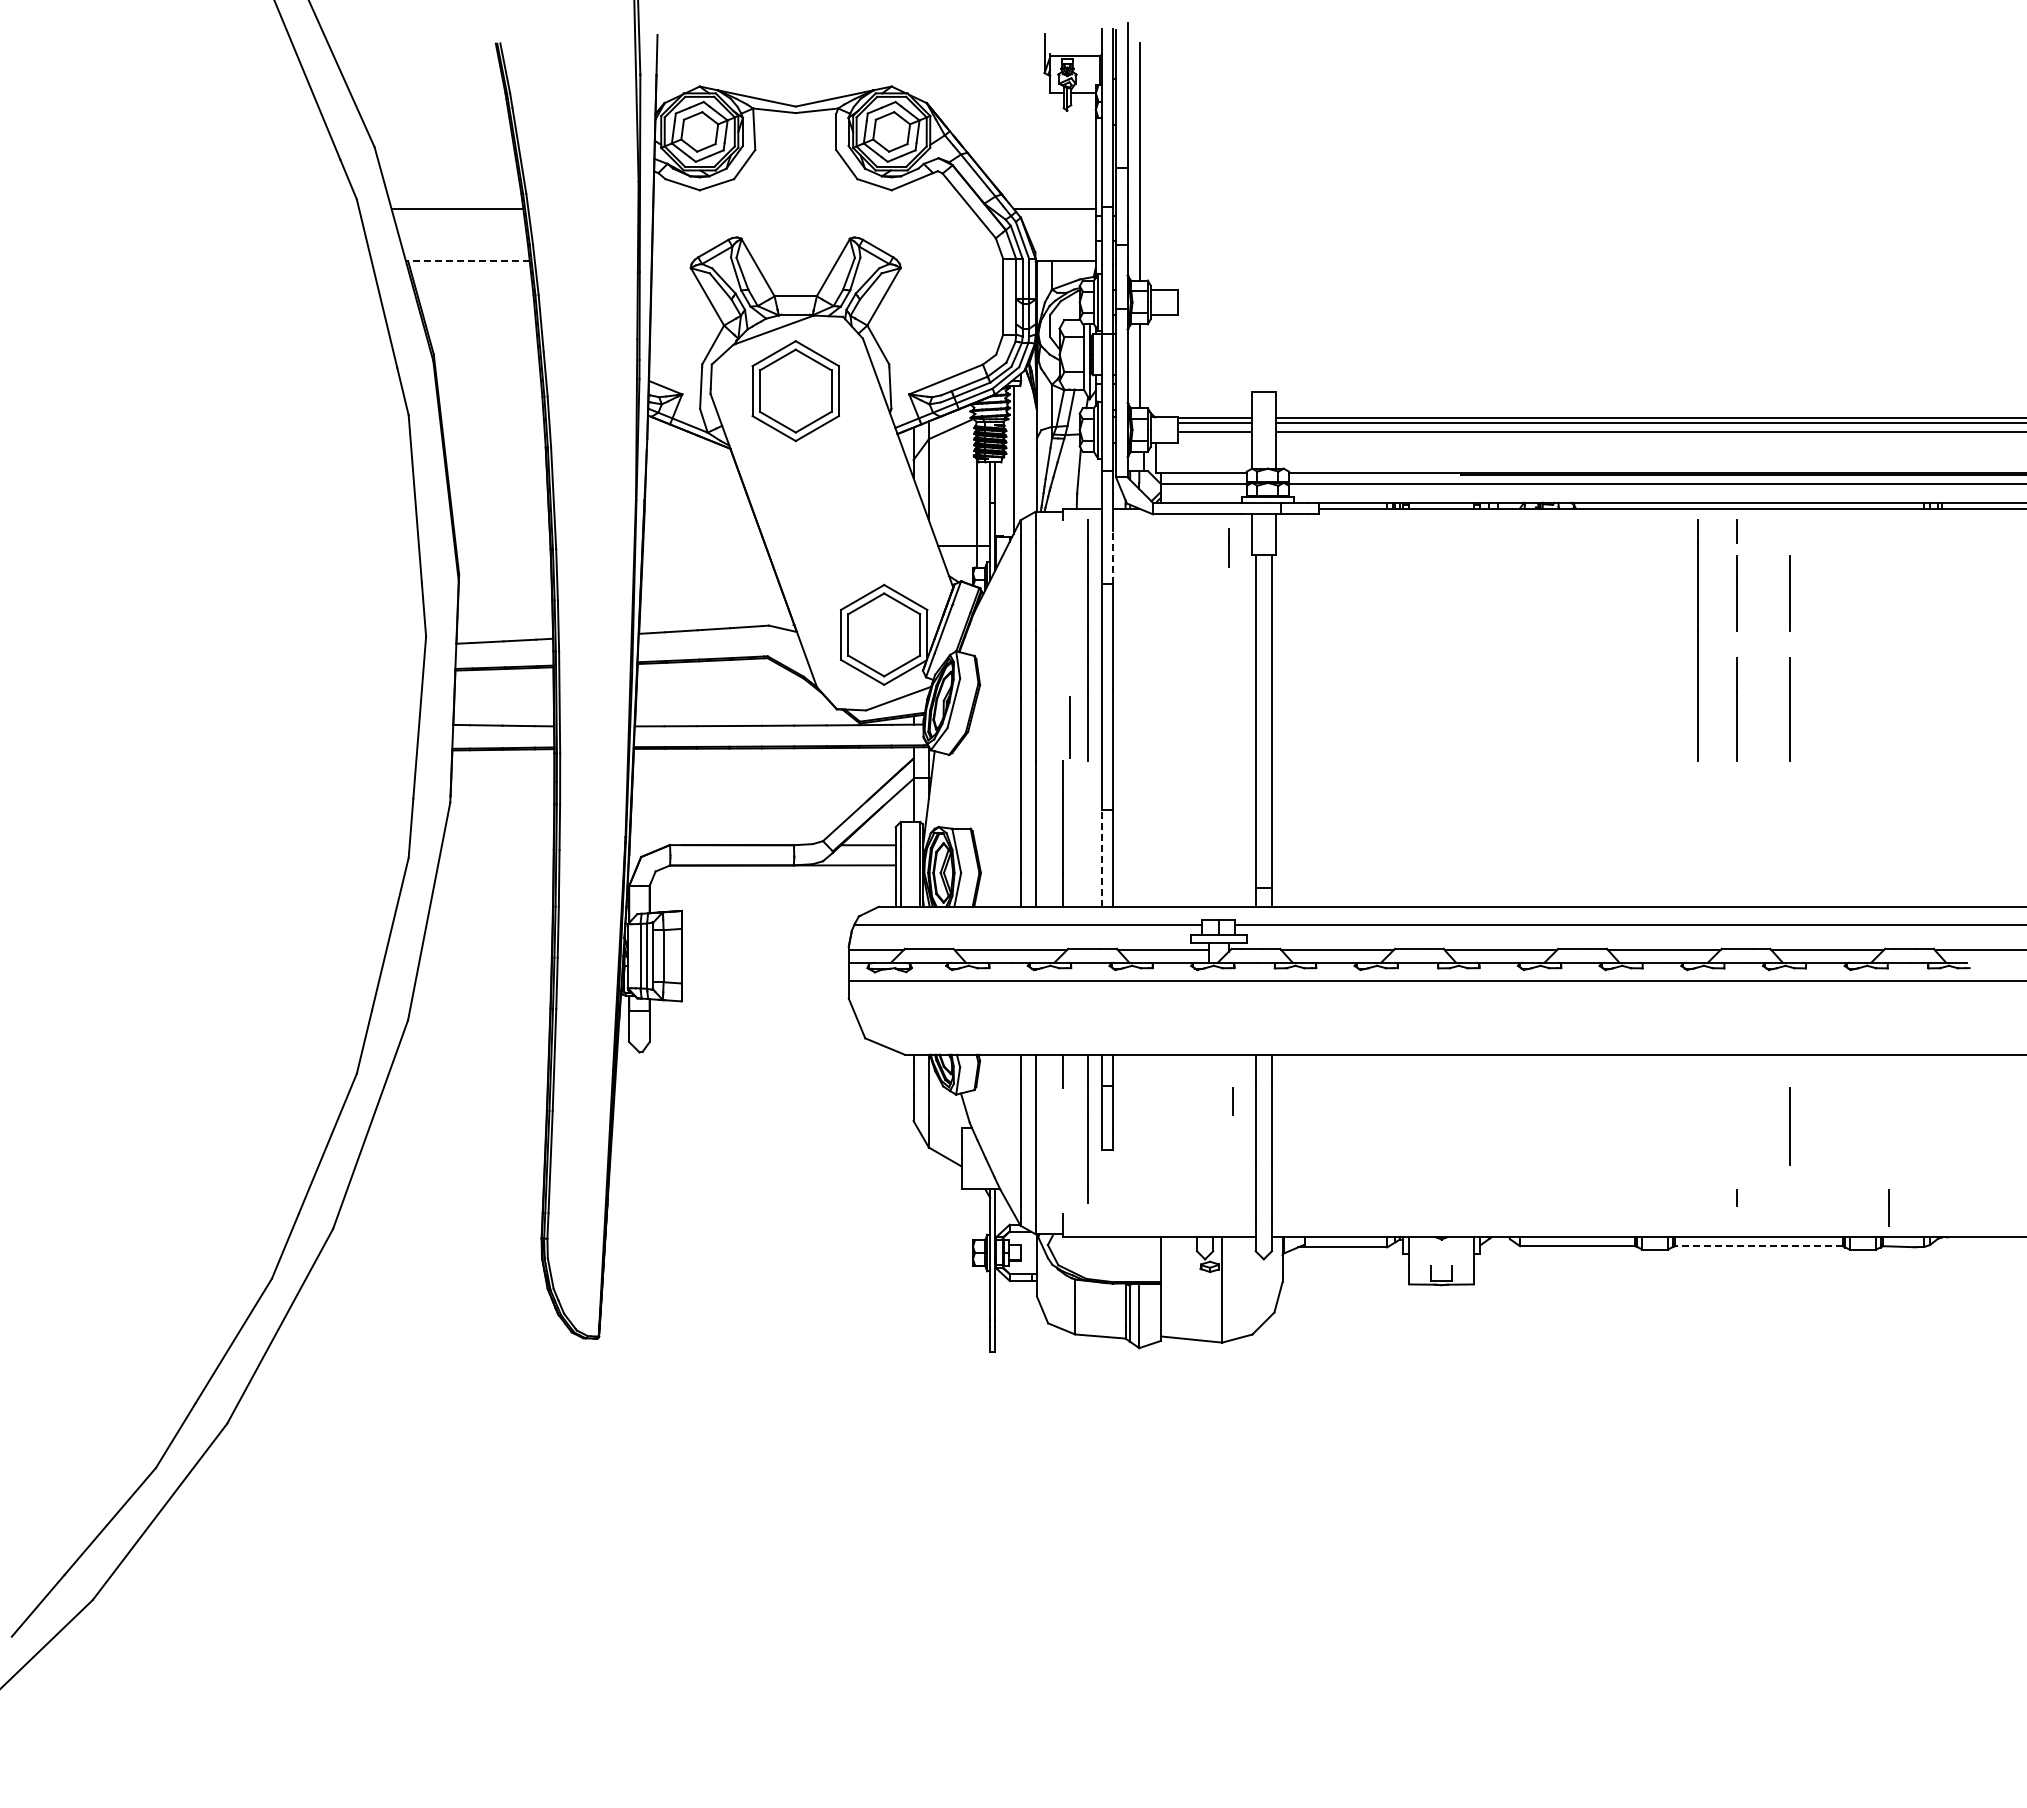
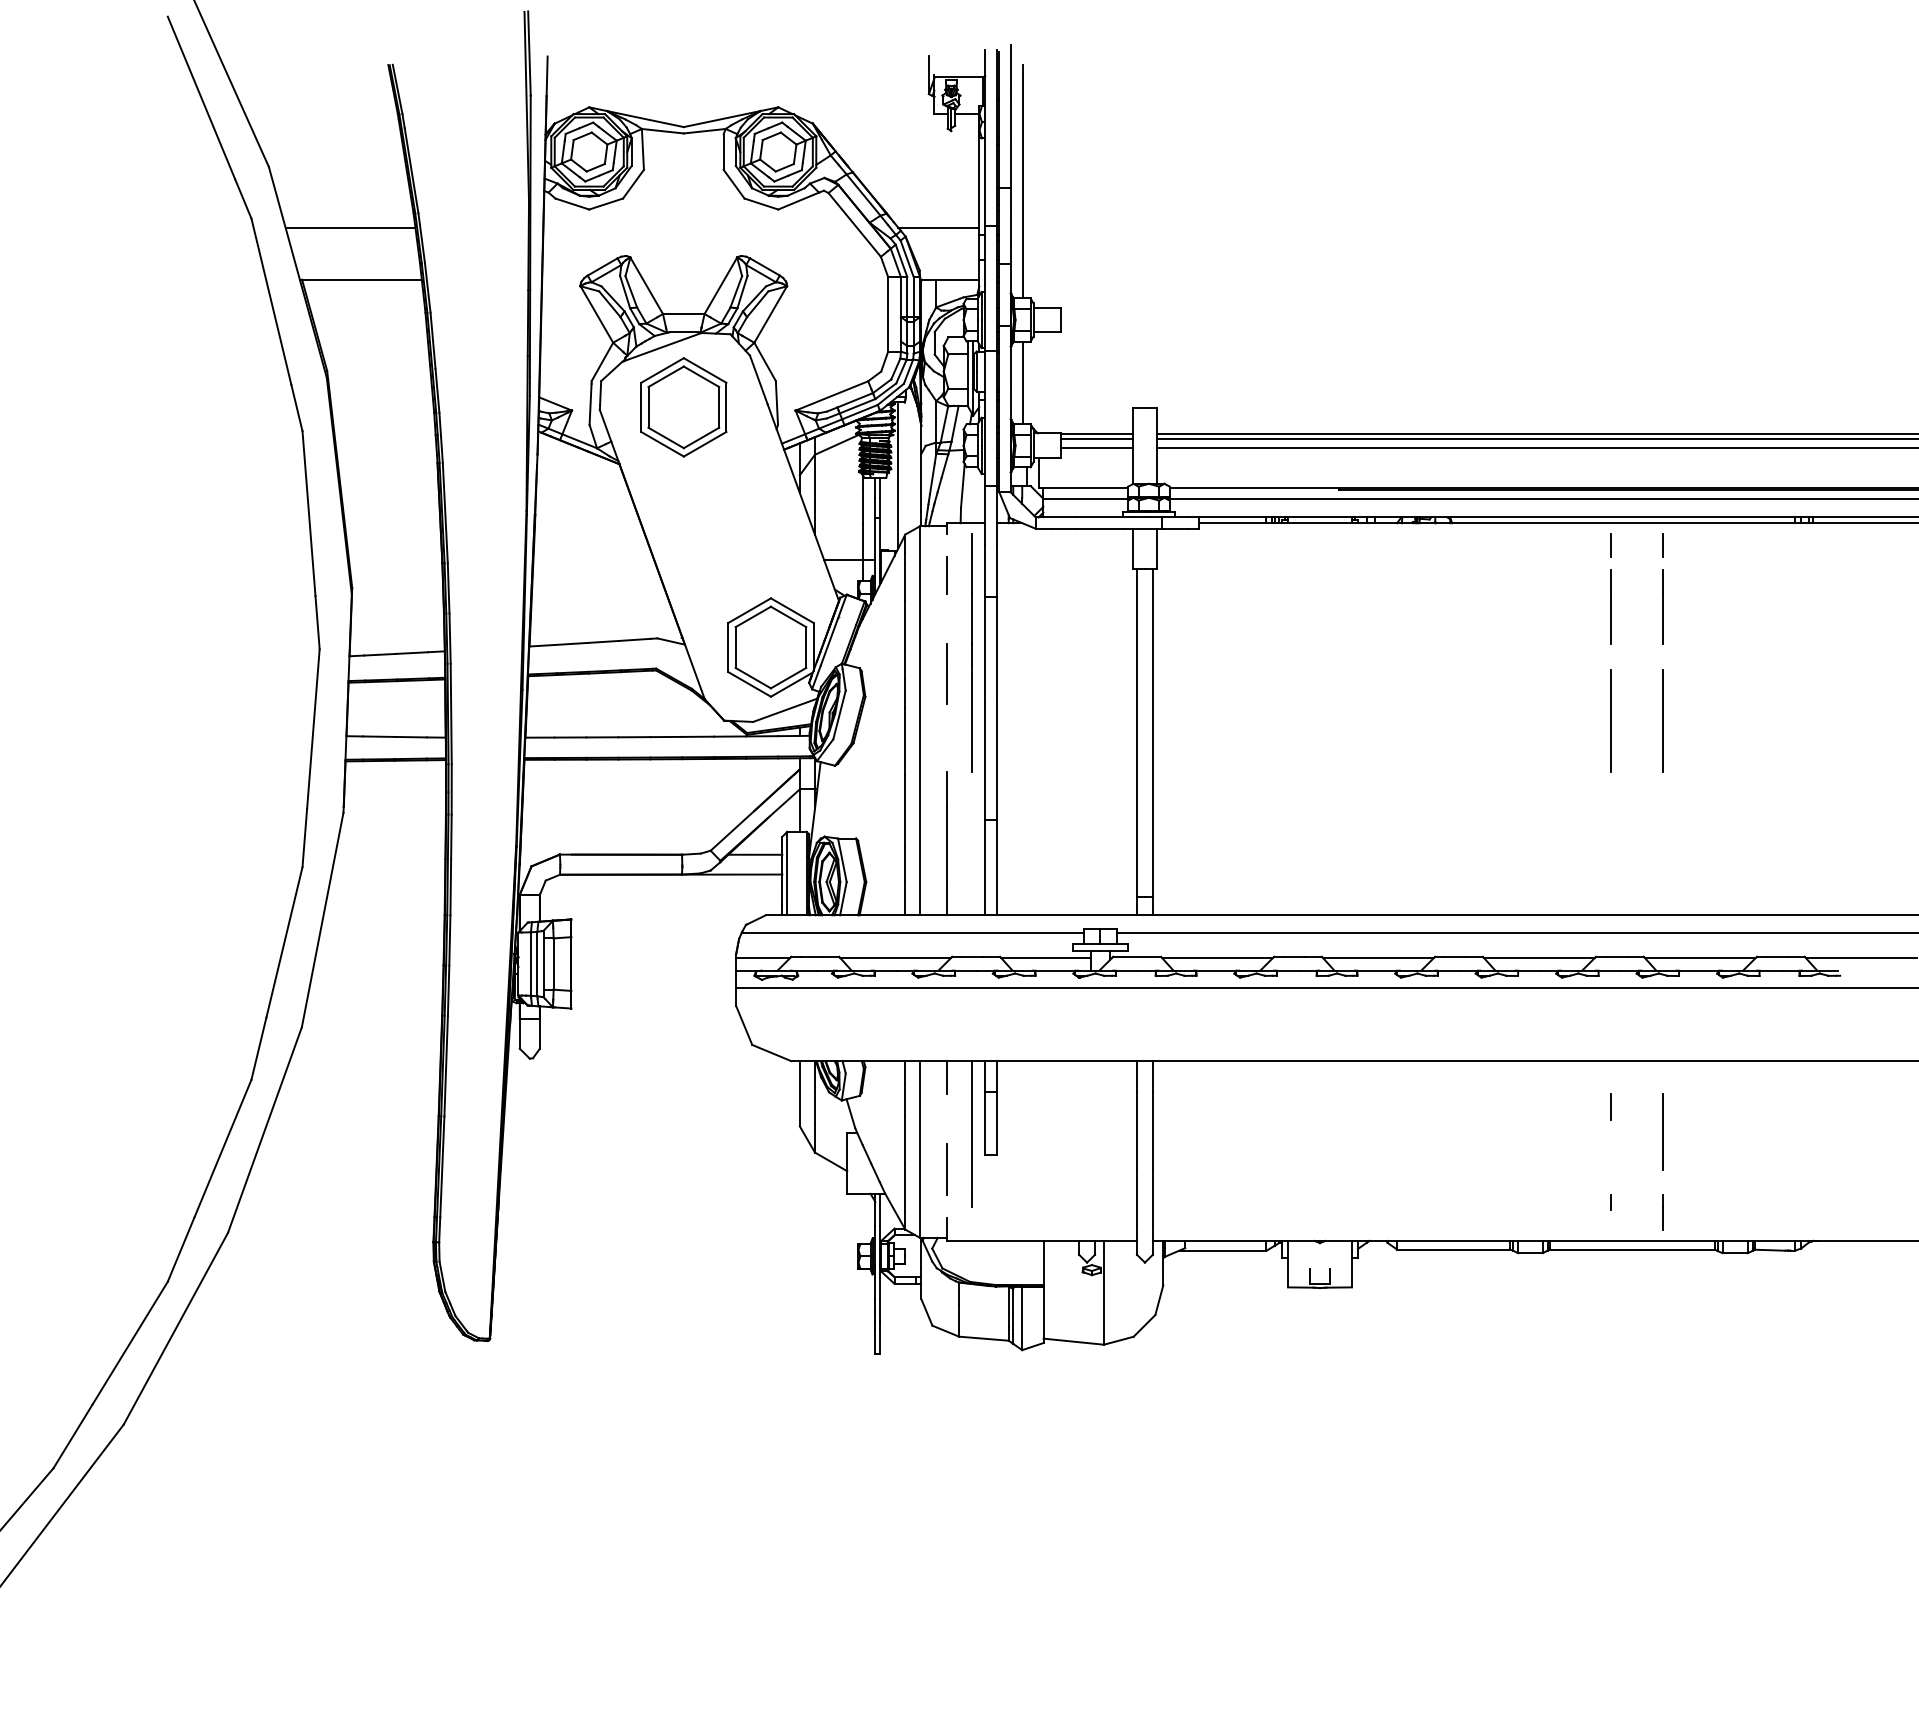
line: (467, 261) -> (360, 279), dashed -> solid
line: (1789, 531) -> (1662, 545), added
line: (1228, 547) -> (946, 575), moved
line: (1113, 557) -> (996, 571), dashed -> solid
line: (1697, 640) -> (1572, 653), removed
line: (1069, 727) -> (946, 673), moved
line: (1101, 858) -> (985, 867), dashed -> solid
line: (1232, 1101) -> (1610, 1107), moved
line: (1062, 1164) -> (946, 1169), added
line: (1888, 1207) -> (1662, 1211), moved
line: (1759, 1246) -> (1633, 1250), dashed -> solid

